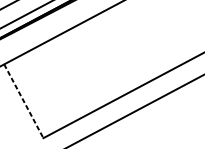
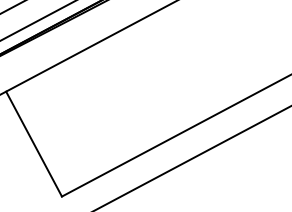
line: (24, 101) -> (34, 144), dashed -> solid

